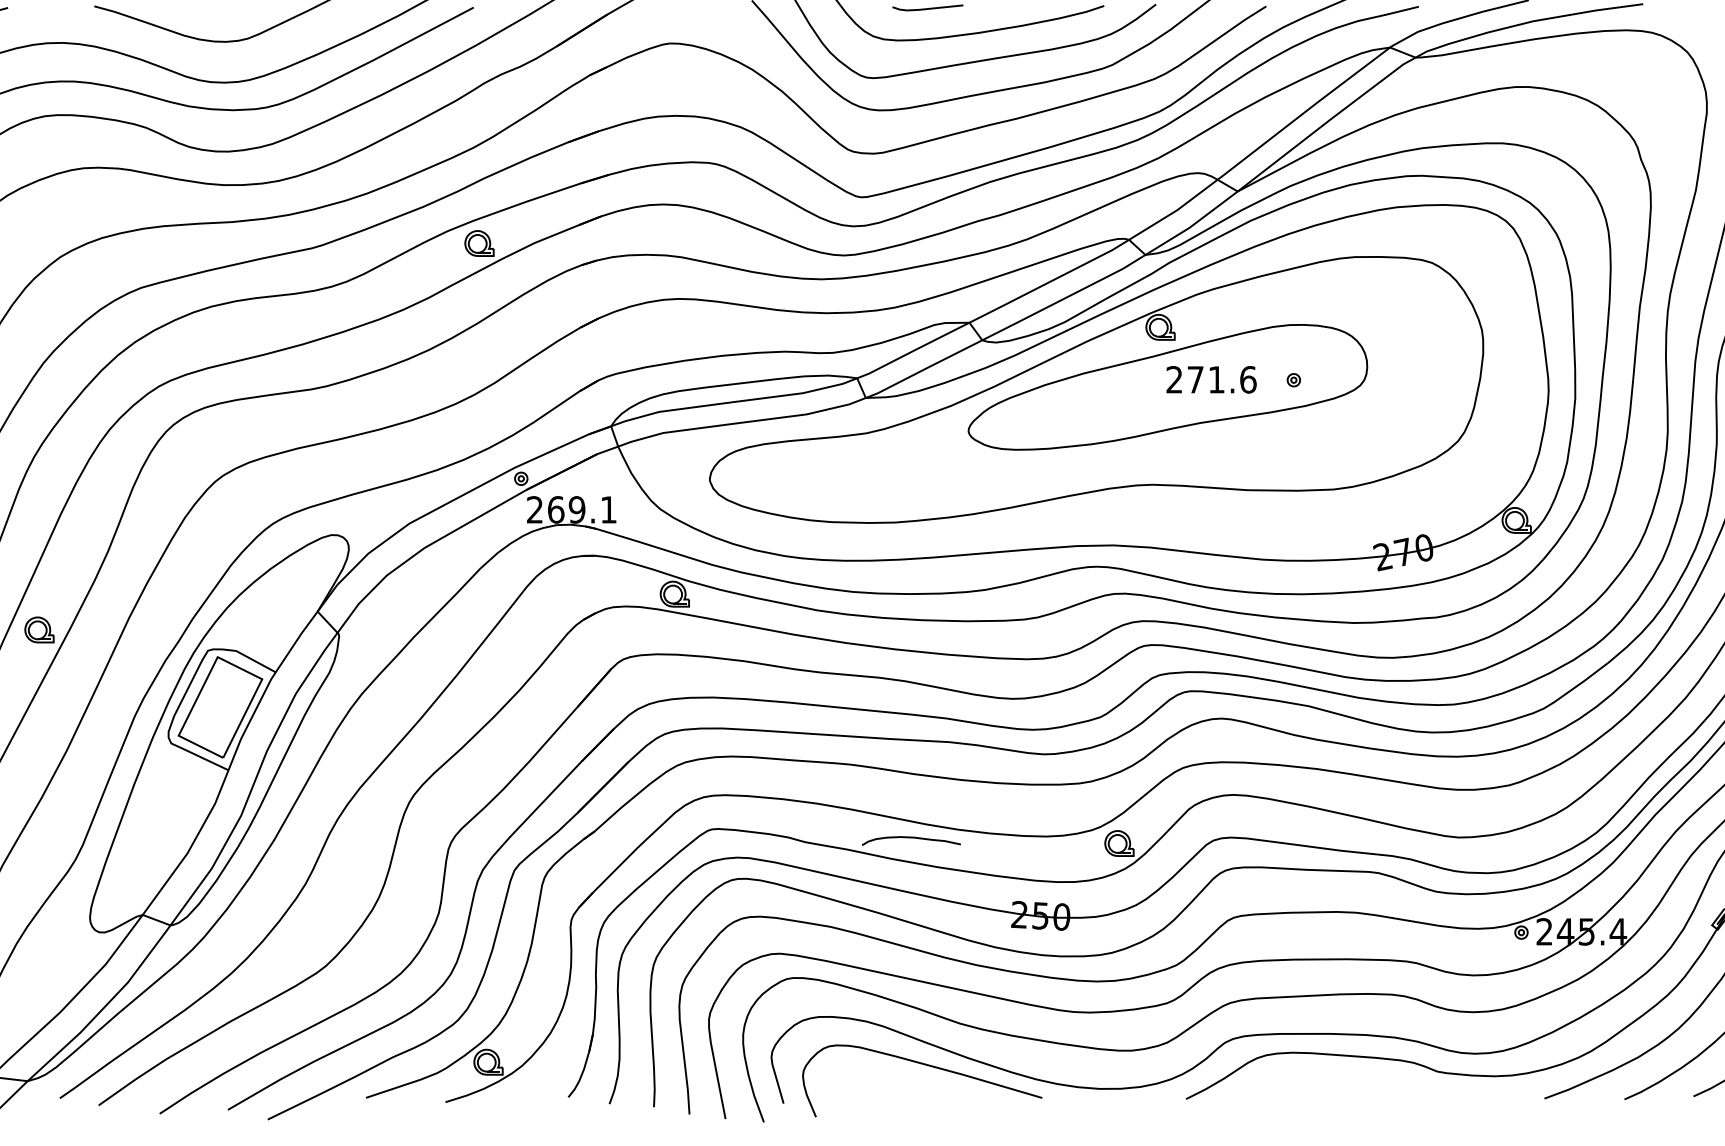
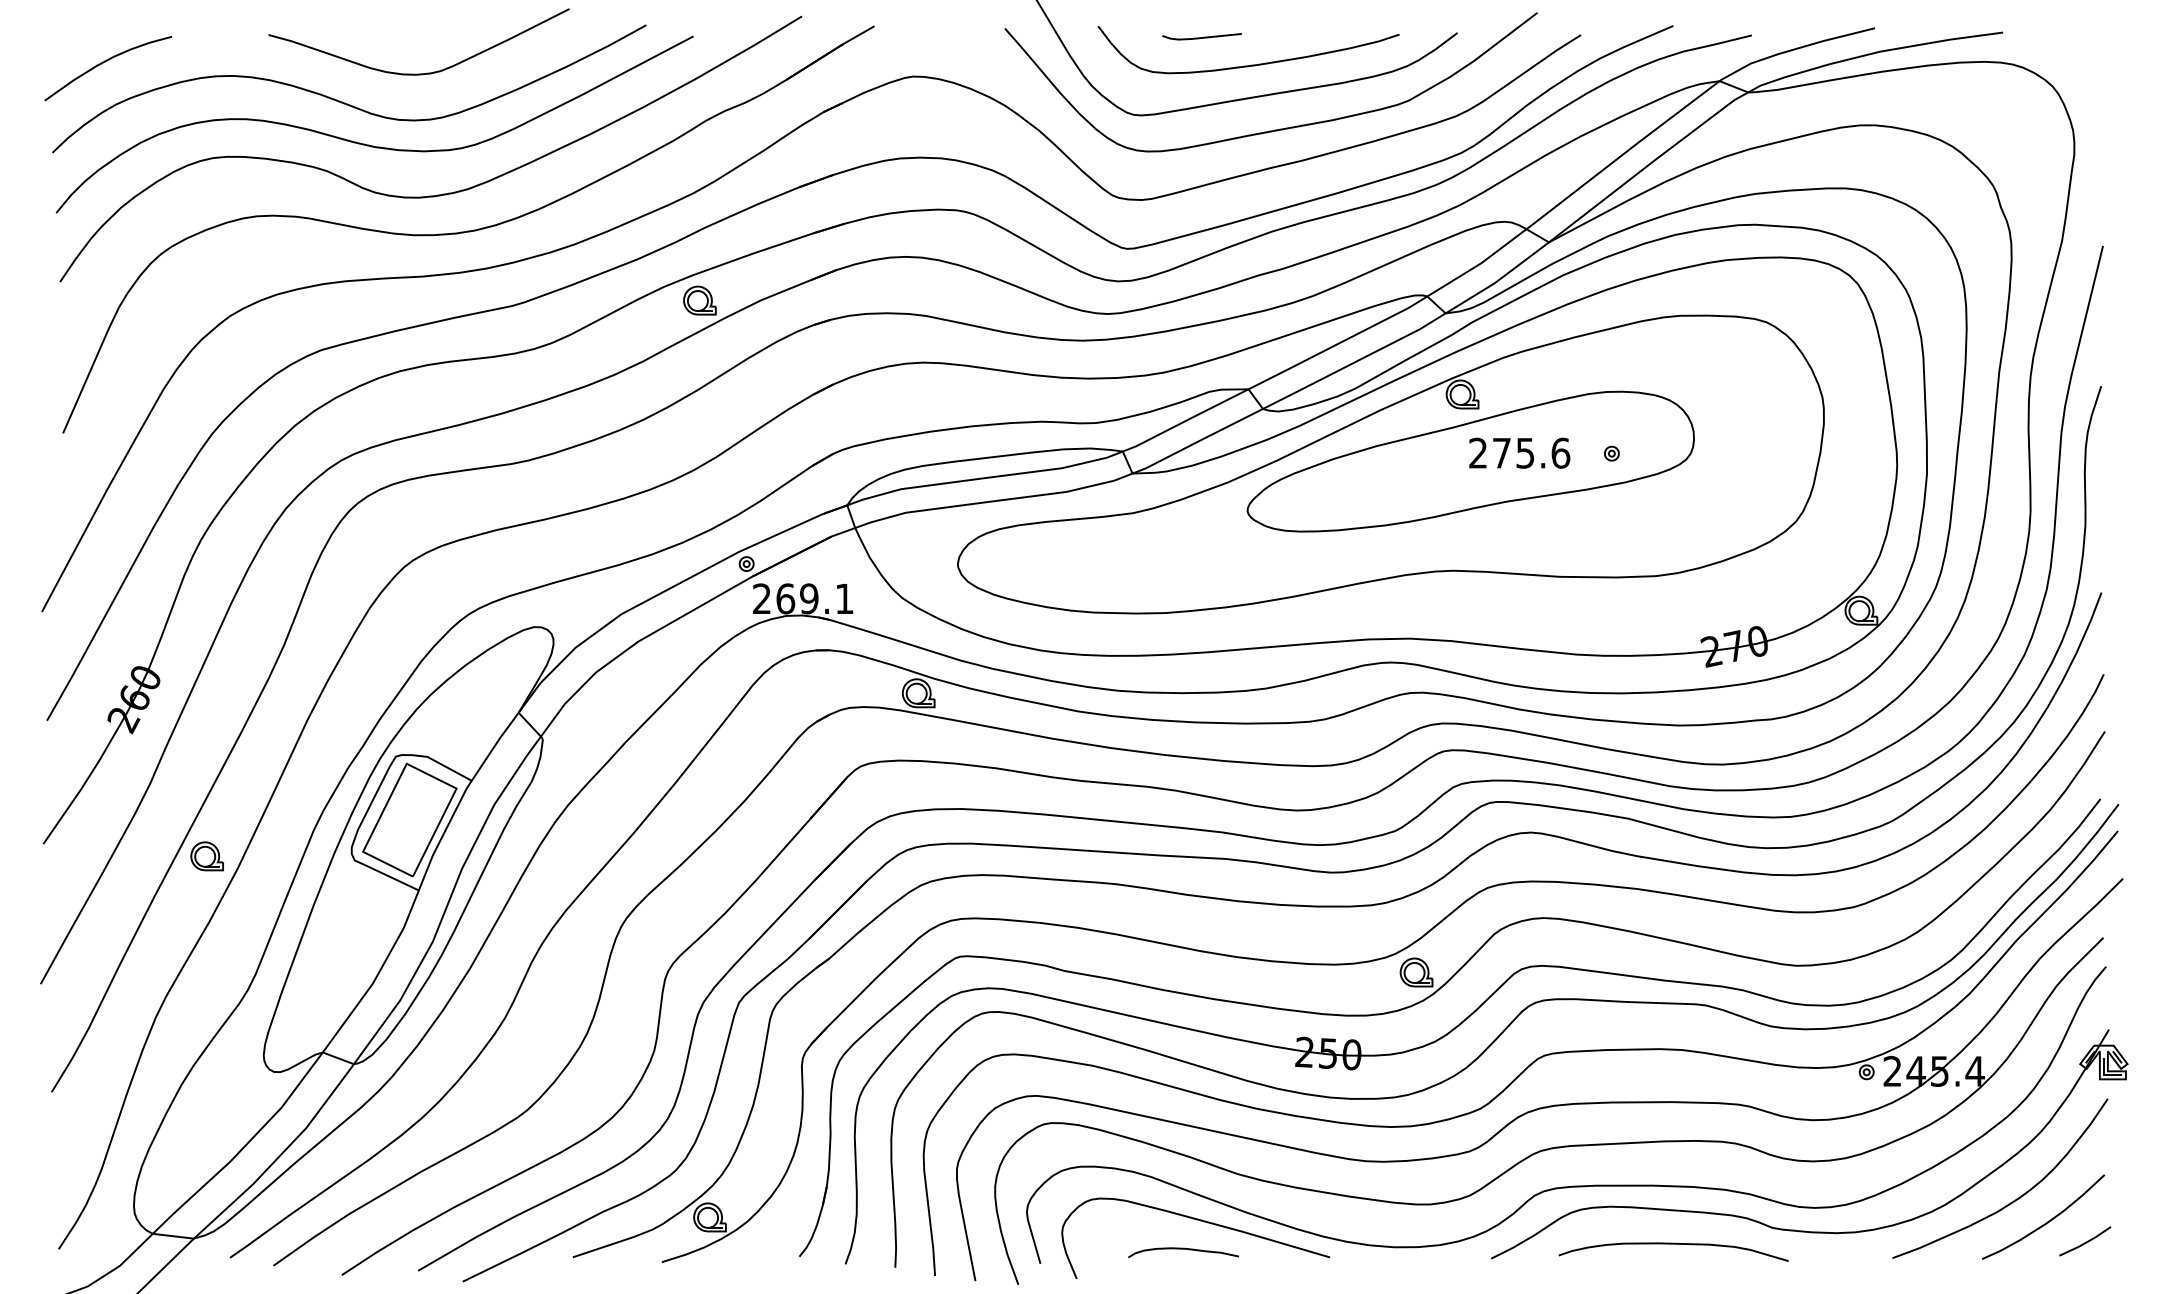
text: (1216, 380) -> (1525, 453), 271.6 -> 275.6
part: (38, 630) -> (206, 856), moved
curve: (911, 838) -> (1183, 1249), moved
curve: (1348, 1086) -> (1673, 1244), added

